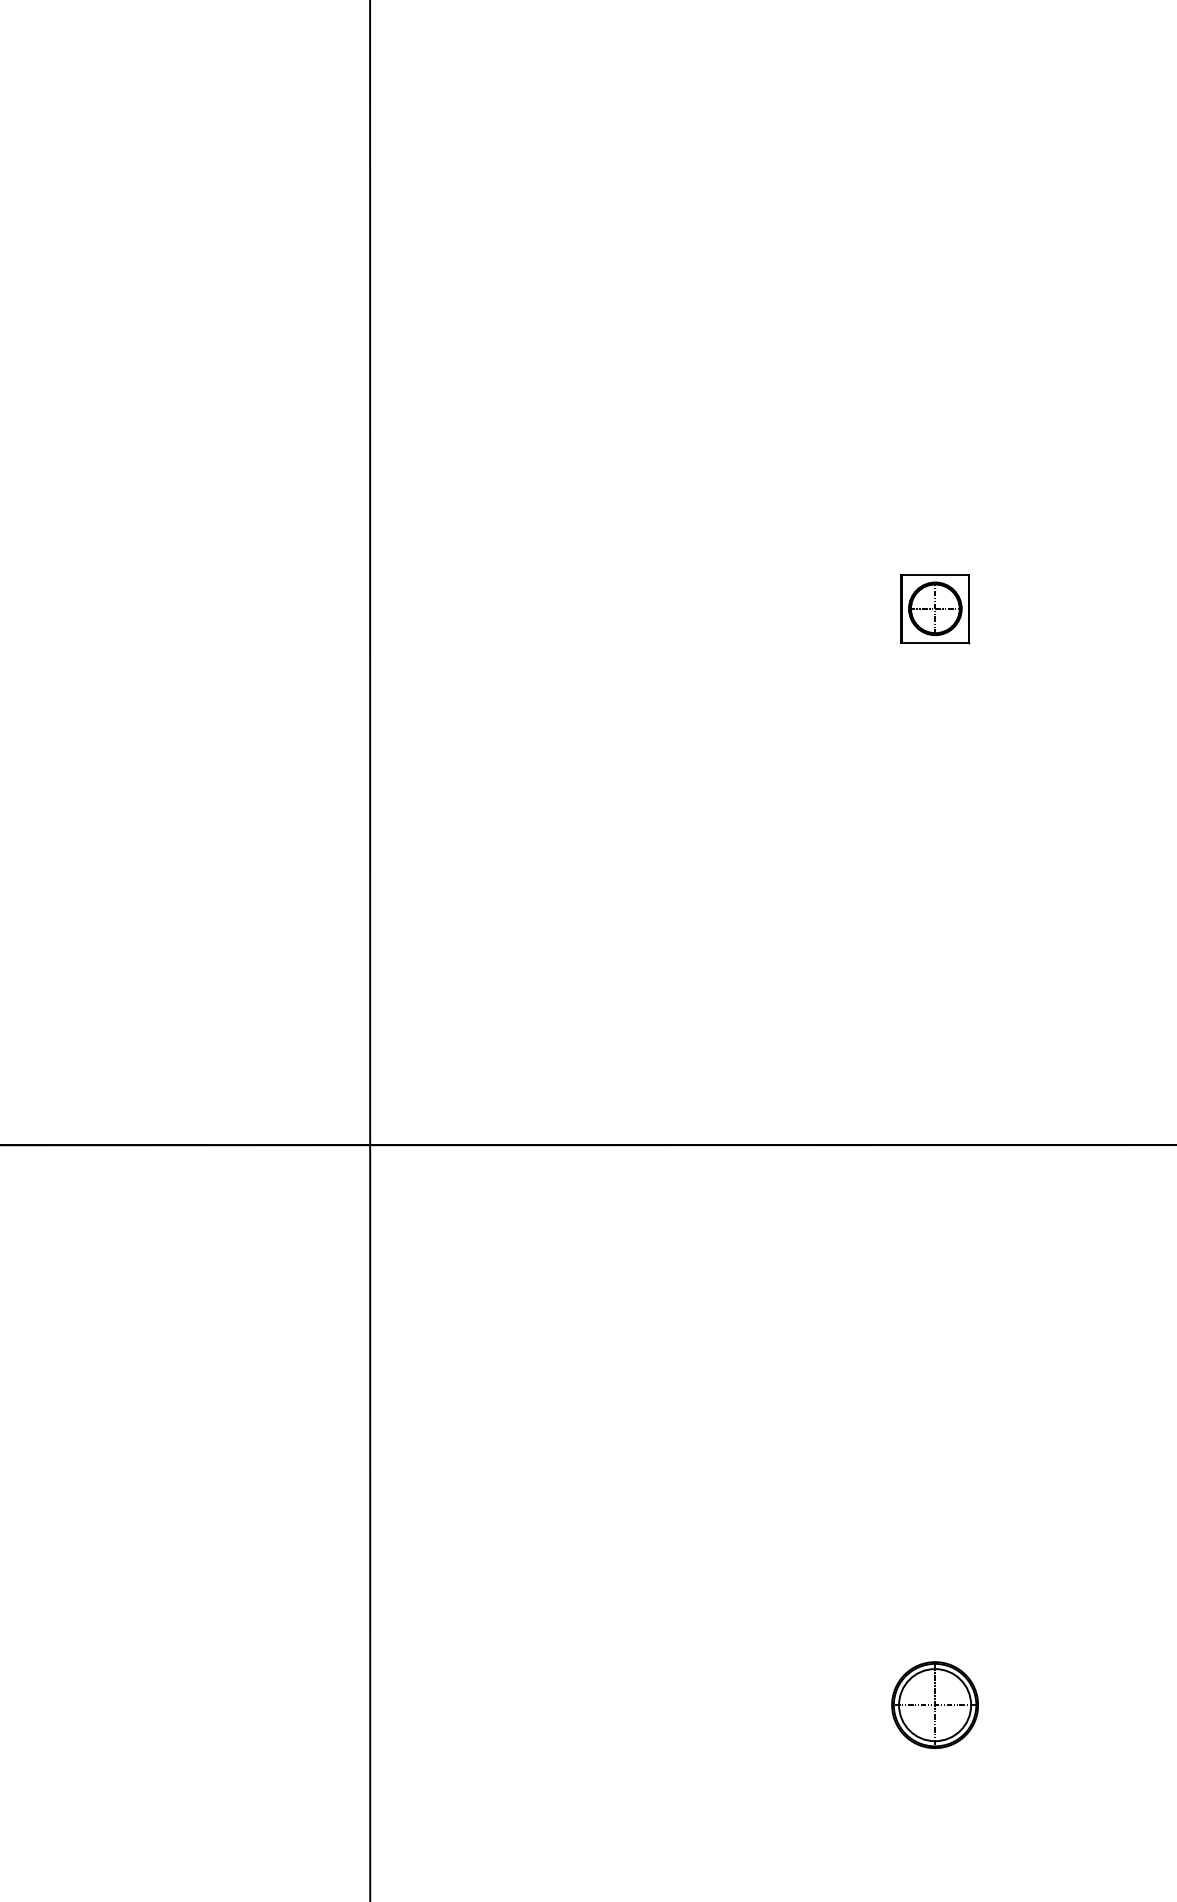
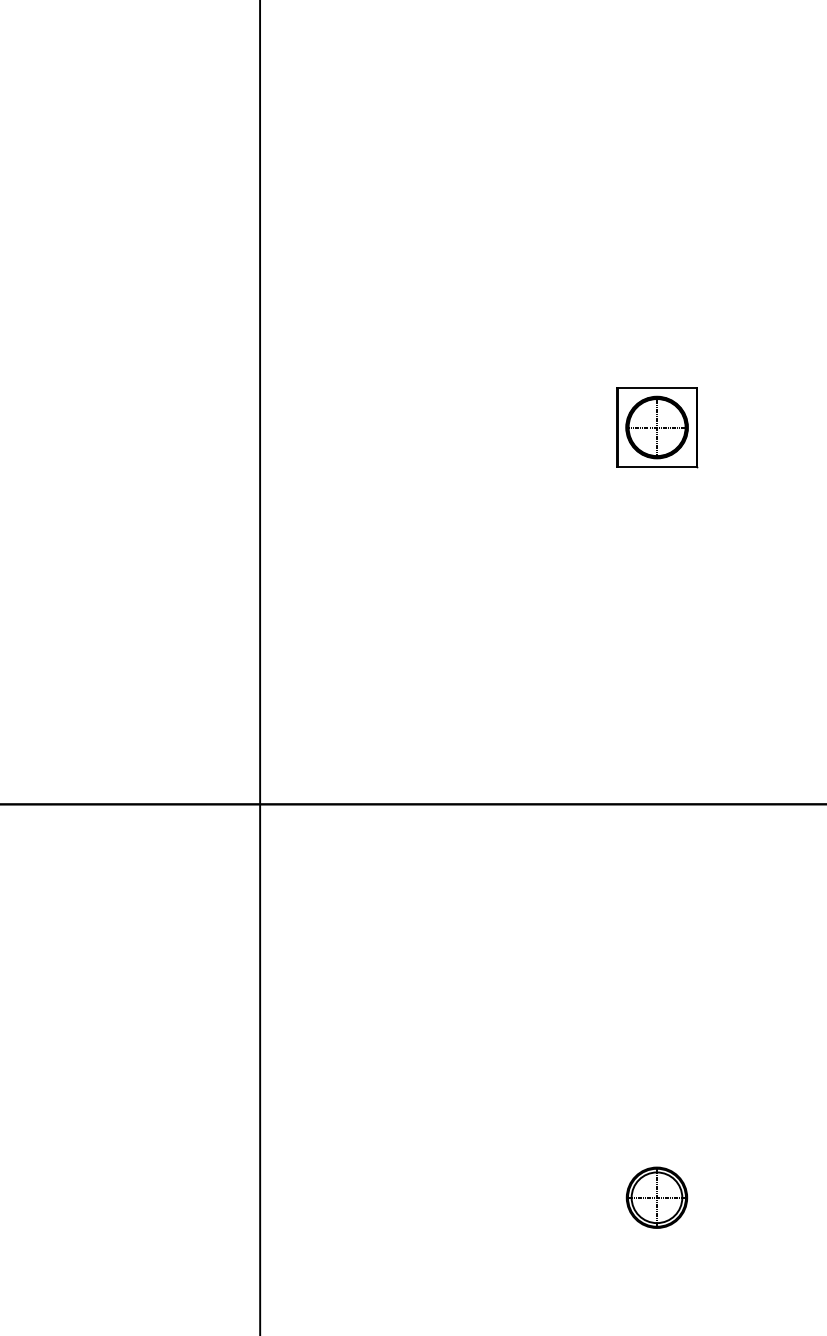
part: (935, 608) -> (657, 427), size x1.67

